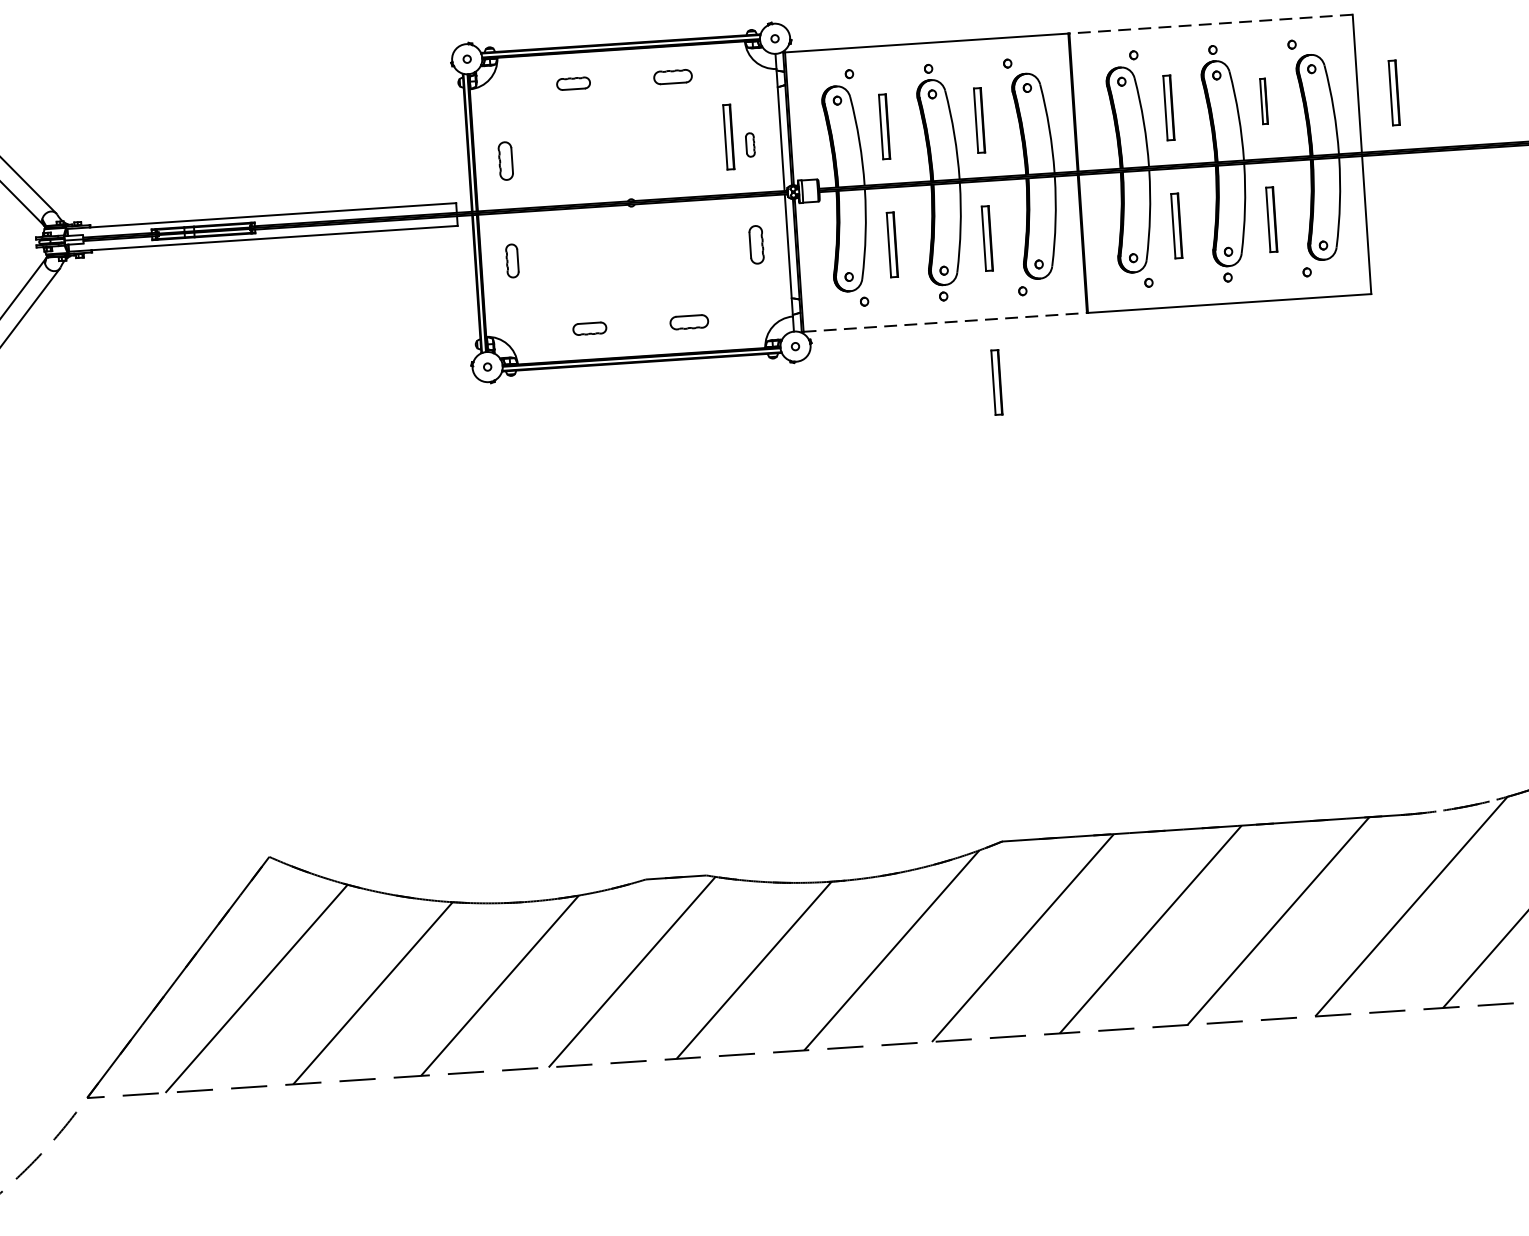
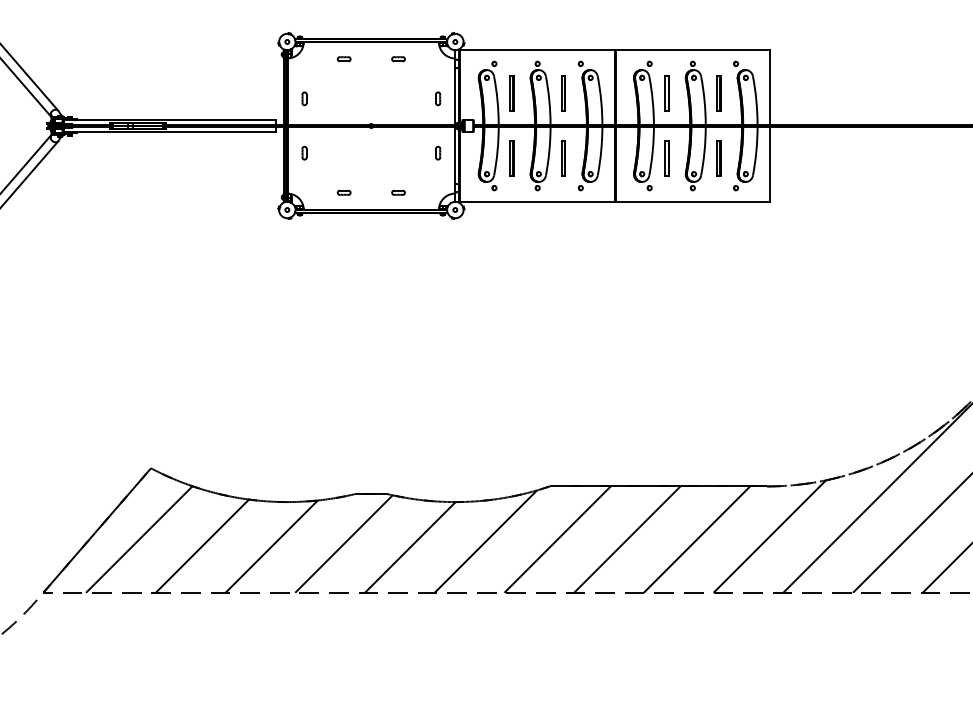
line: (1210, 23) -> (692, 49), dashed -> solid
part: (673, 77) -> (398, 59), size x0.62
part: (572, 84) -> (343, 59), size x0.71
part: (1393, 92) -> (789, 93), removed
part: (1263, 101) -> (718, 93), size x1.43
part: (728, 136) -> (426, 93), removed
part: (505, 160) -> (304, 98), size x0.62
part: (757, 243) -> (438, 152), size x0.62
part: (512, 259) -> (304, 152), size x0.71
part: (689, 321) -> (398, 192), size x0.62
line: (946, 322) -> (538, 202), dashed -> solid
part: (588, 328) -> (343, 192), size x0.71
line: (995, 382) -> (562, 236), removed

